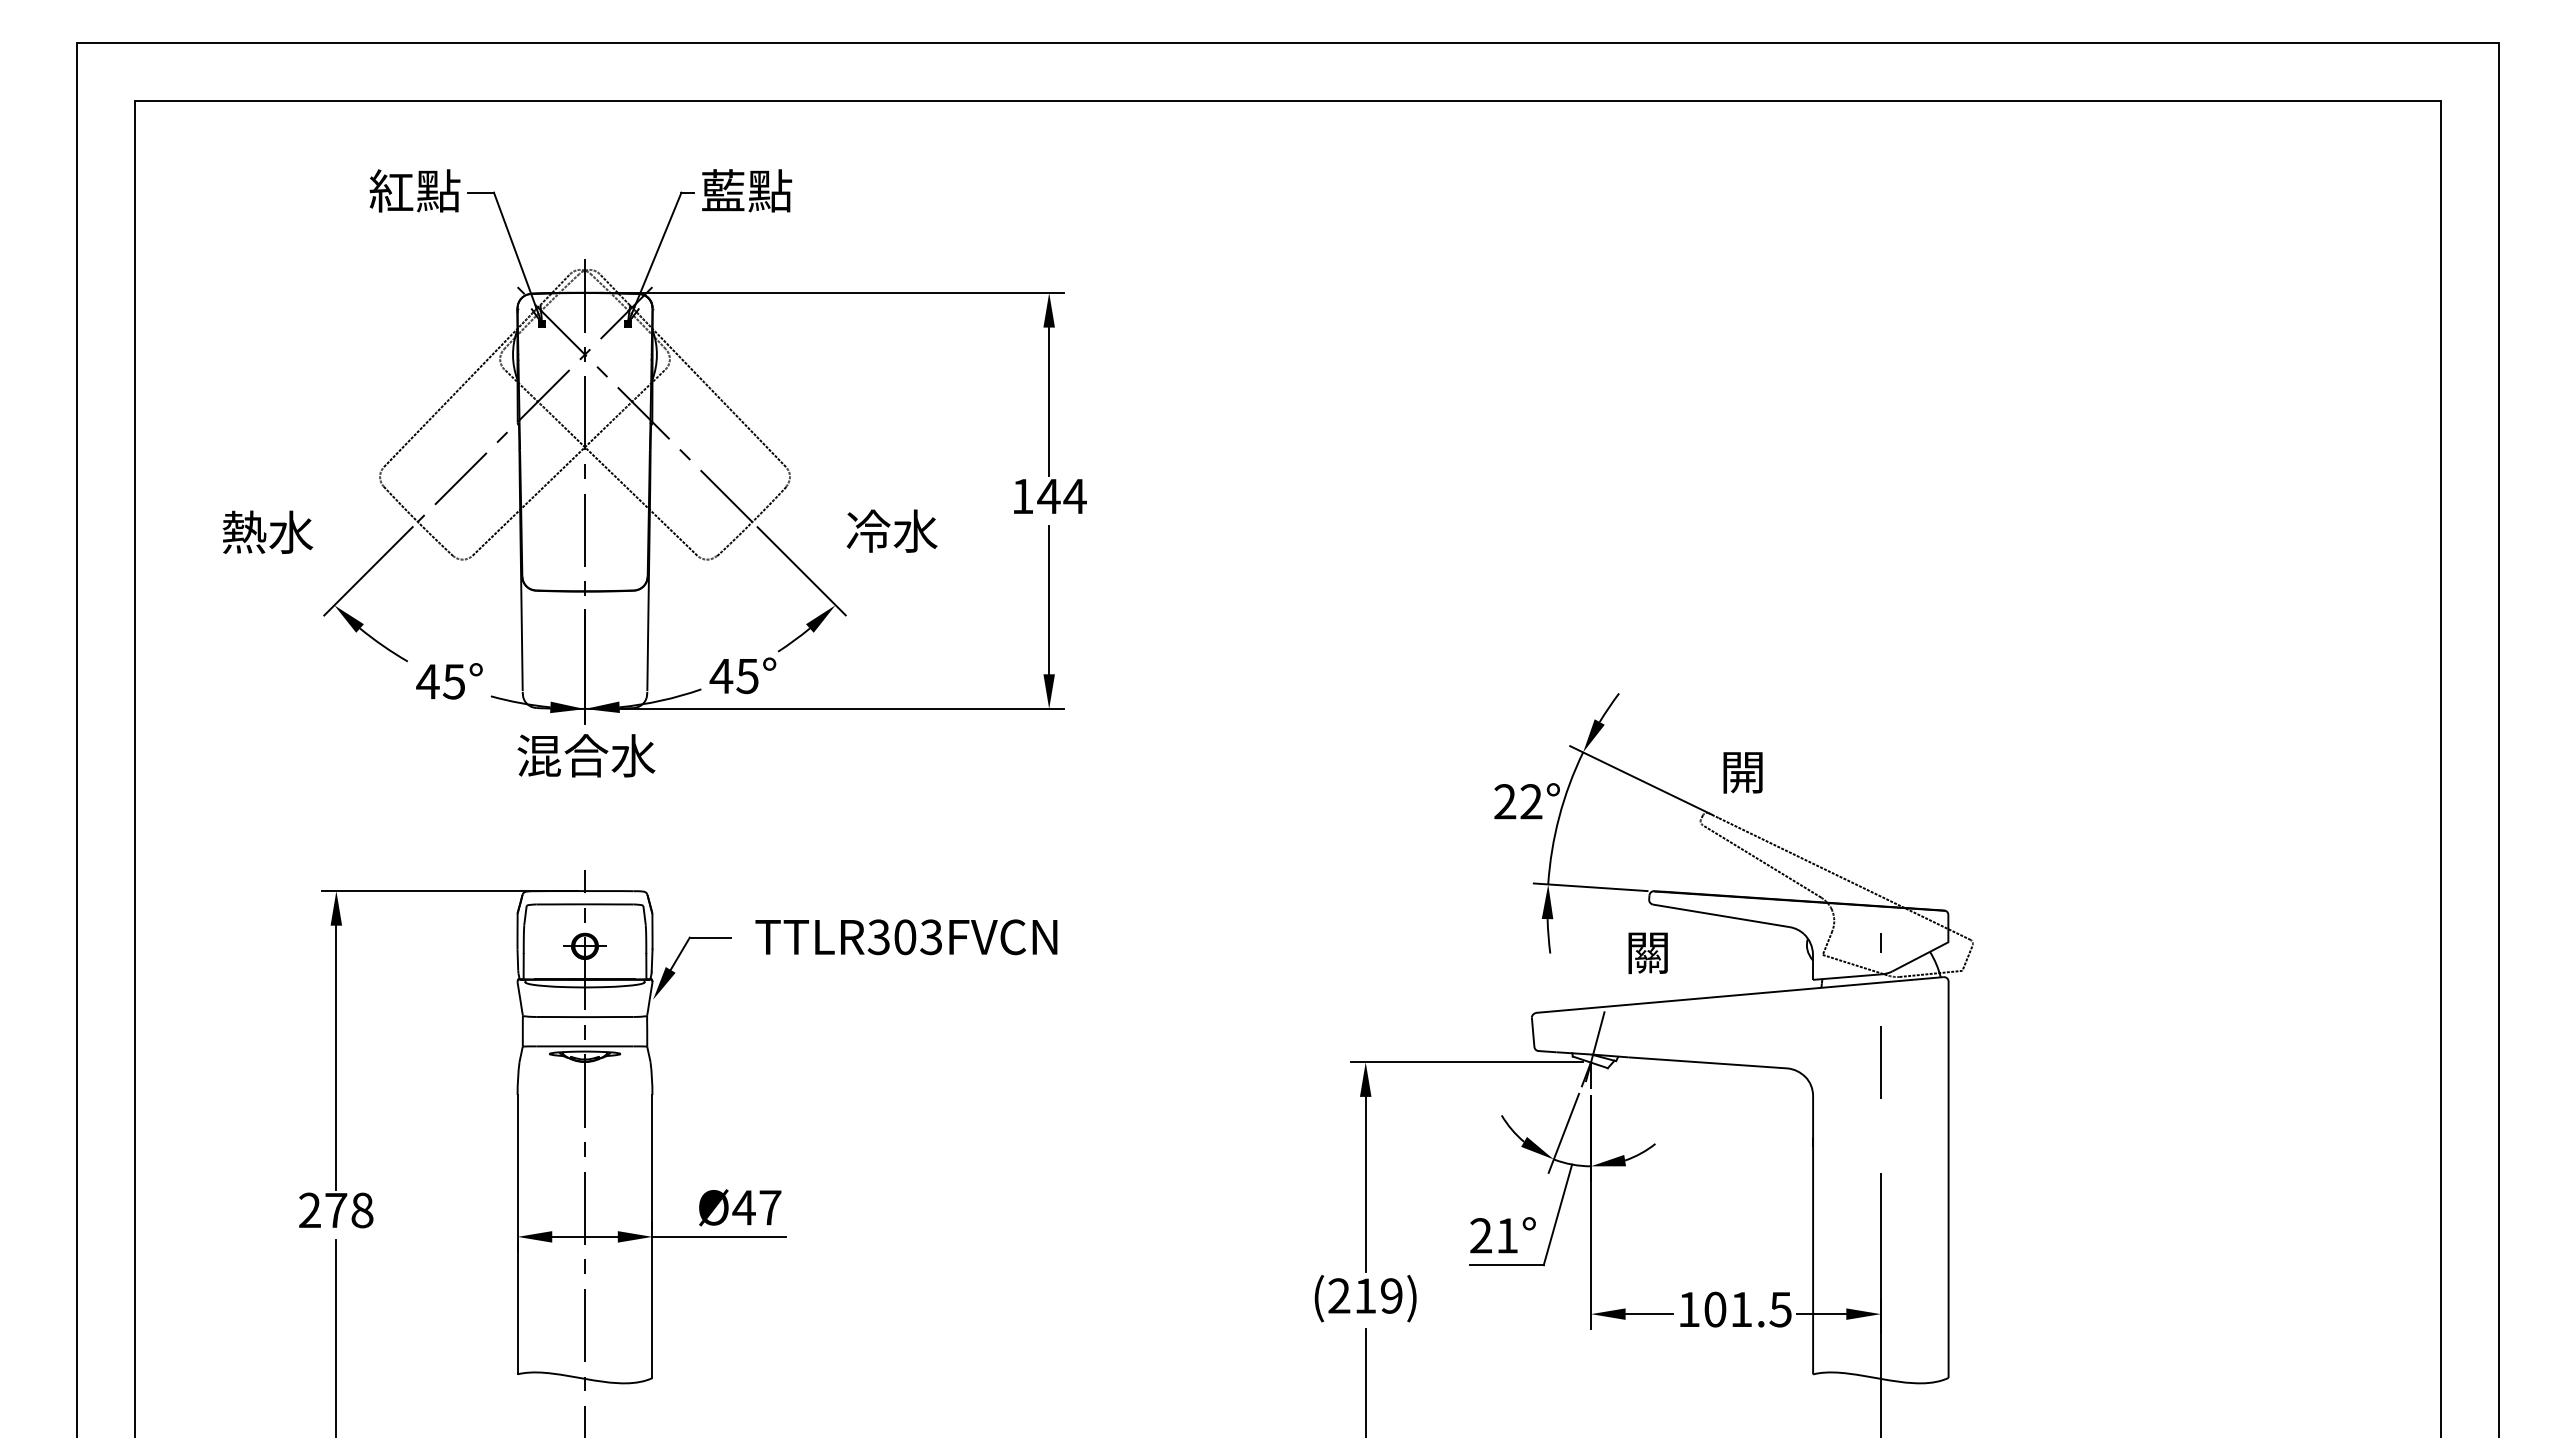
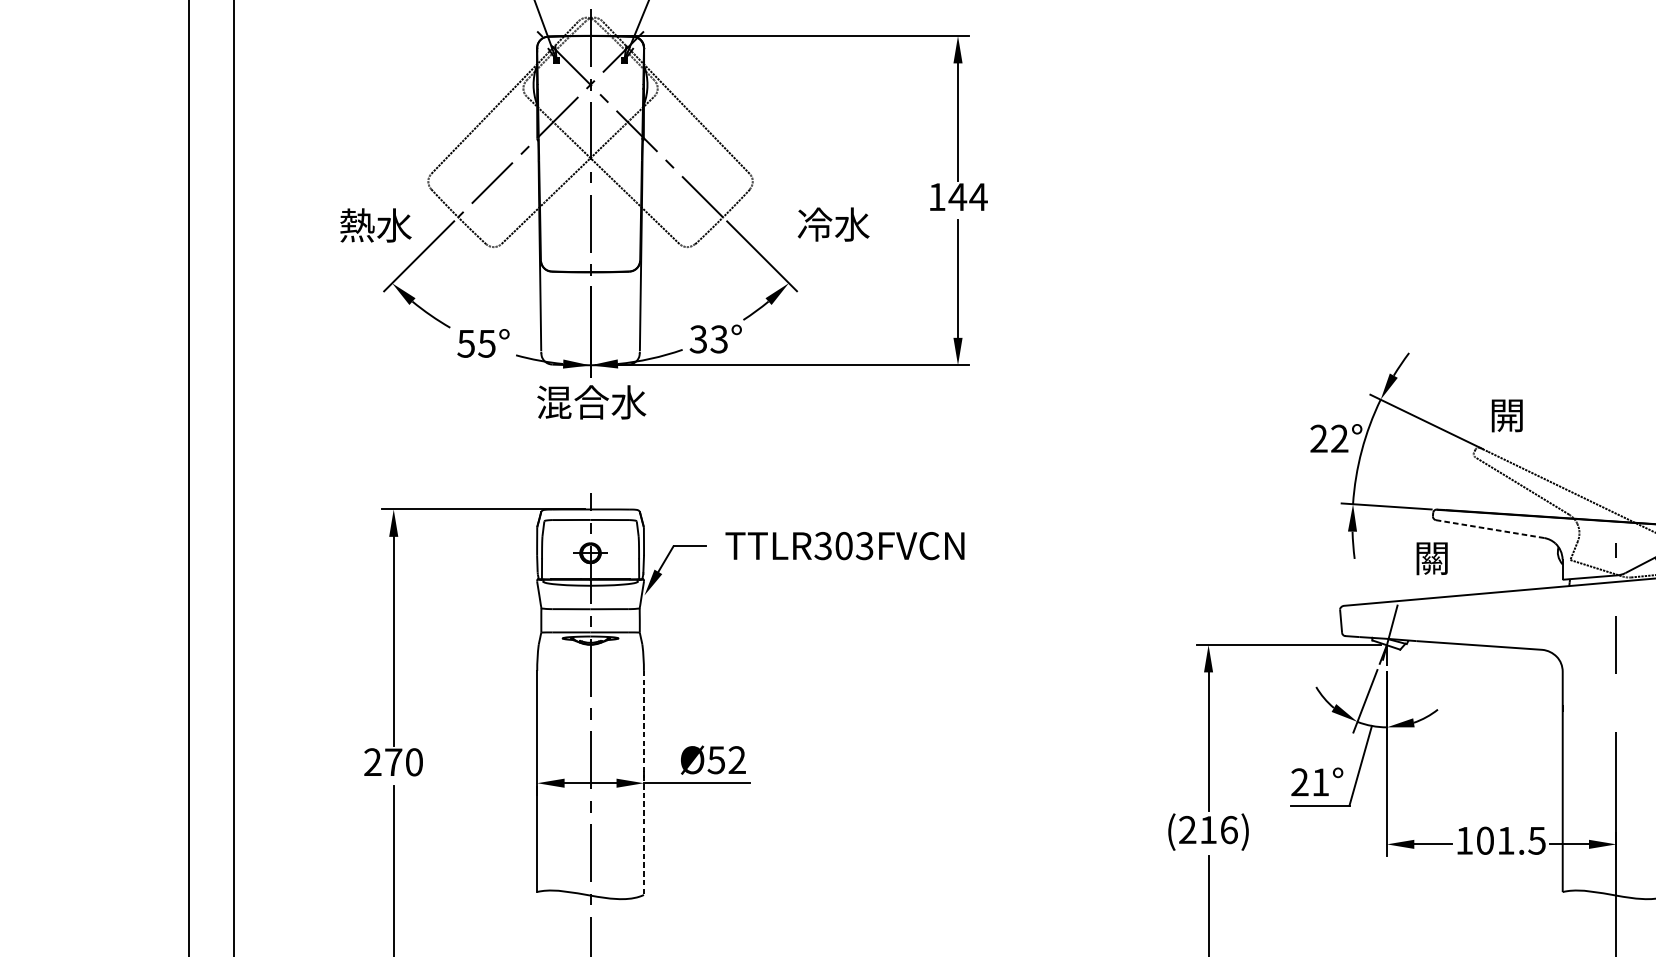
text: (267, 531) -> (375, 224), moved
text: (733, 676) -> (708, 339), 45° -> 33°
text: (427, 681) -> (465, 343), 45° -> 55°
line: (1720, 915) -> (1489, 528), solid -> dashed
text: (756, 1207) -> (726, 759), 47 -> 52
text: (362, 1210) -> (414, 762), 278 -> 270
line: (652, 1236) -> (643, 782), solid -> dashed
text: (1391, 1295) -> (1228, 829), (219) -> (216)

